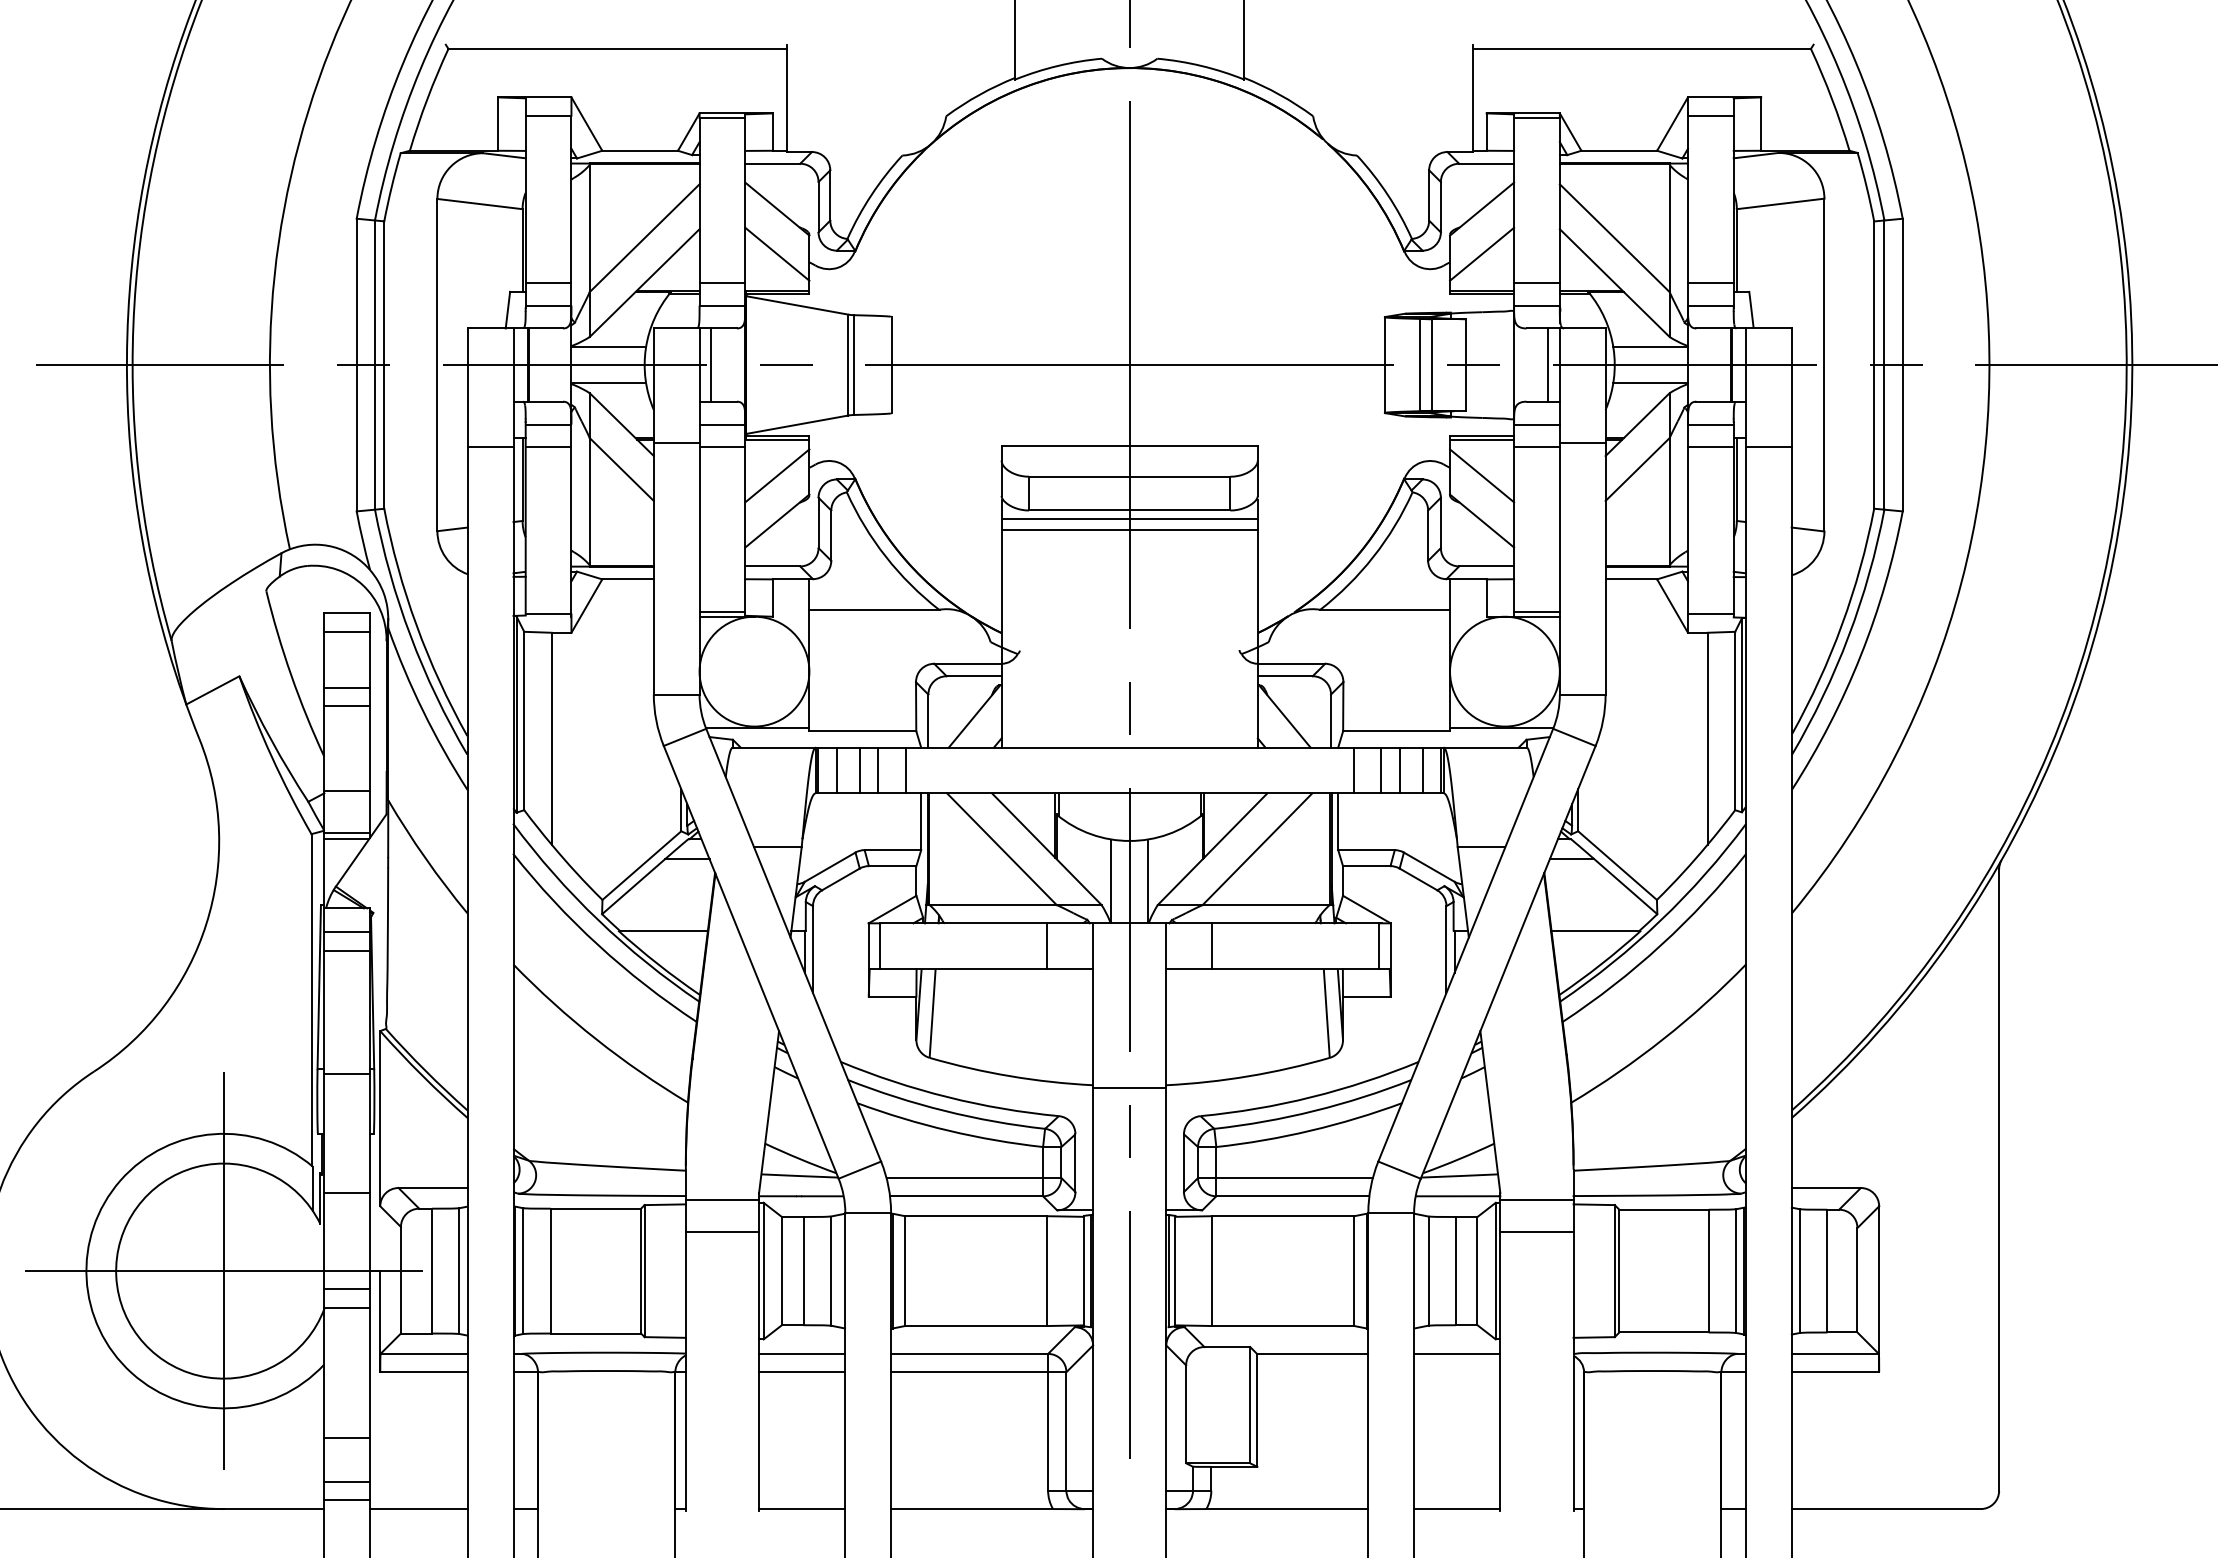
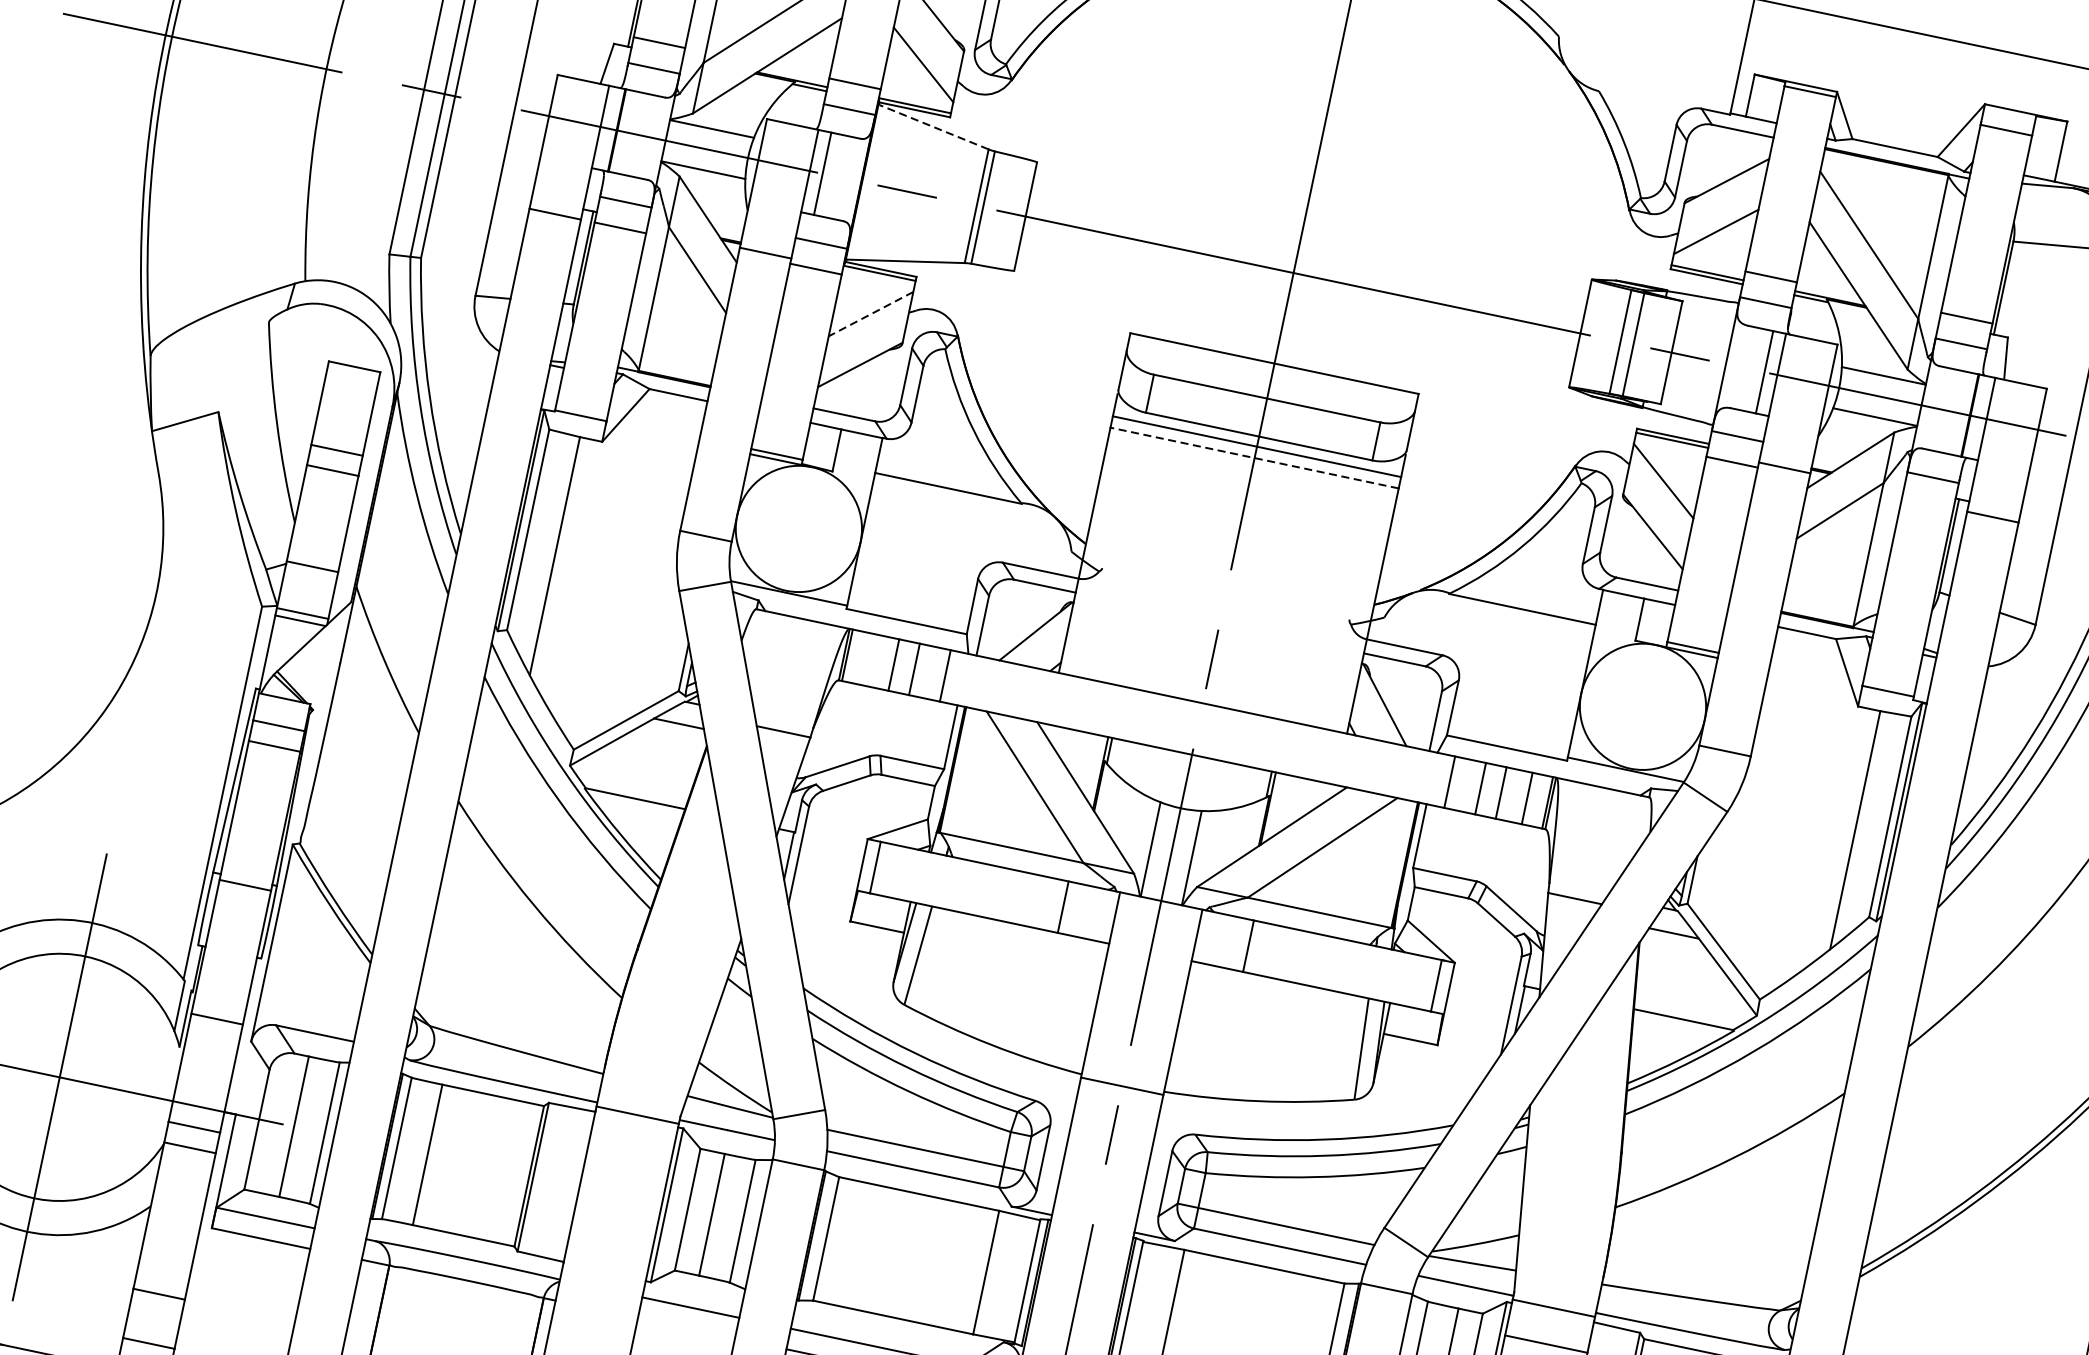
line: (797, 305) -> (934, 127), solid -> dashed
line: (1710, 447) -> (1927, 503), removed
line: (777, 475) -> (871, 313), solid -> dashed
line: (1129, 529) -> (1254, 457), solid -> dashed
line: (347, 631) -> (350, 387), removed
line: (836, 770) -> (867, 659), removed
line: (722, 1231) -> (630, 1151), removed
line: (802, 1372) -> (686, 1328), removed

